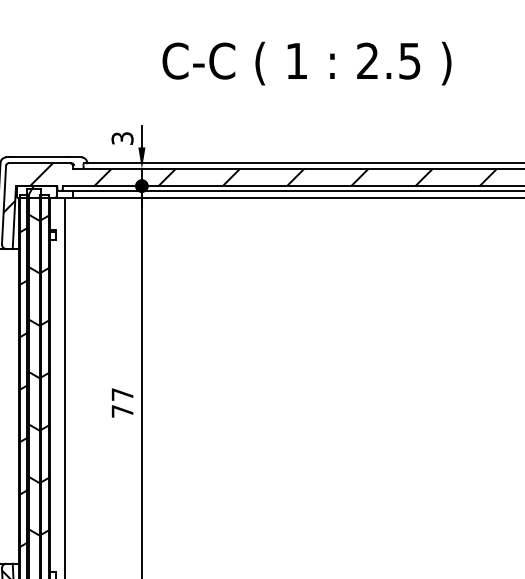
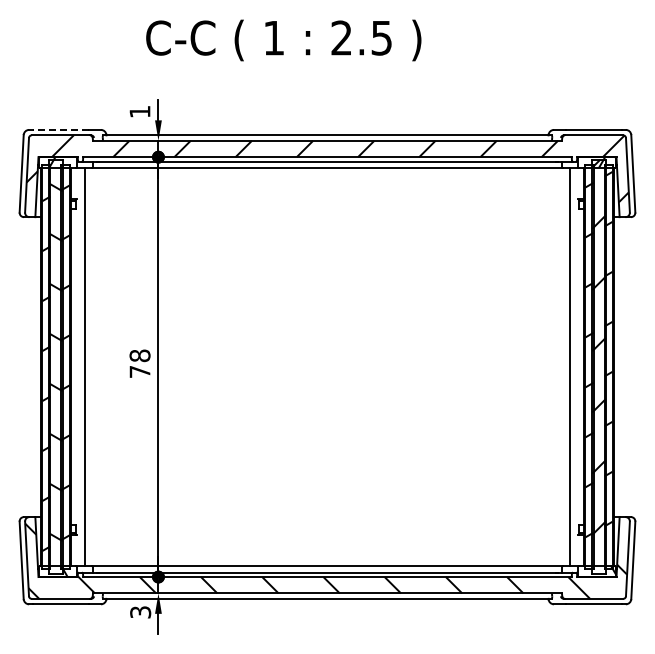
text: (306, 63) -> (283, 40), moved
text: (122, 138) -> (139, 111), 3 -> 1
line: (39, 157) -> (60, 129), solid -> dashed
text: (122, 394) -> (139, 355), 77 -> 78

